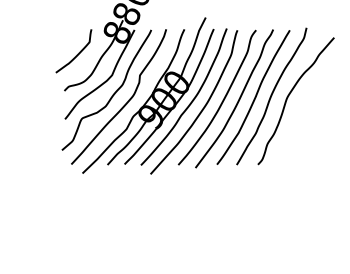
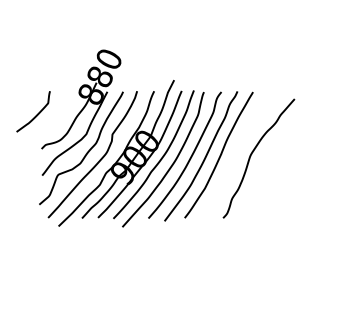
curve: (77, 54) -> (36, 114), moved
curve: (271, 95) -> (235, 153), removed

